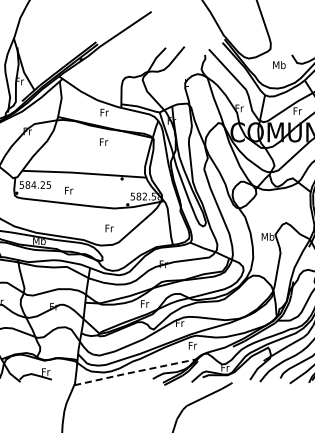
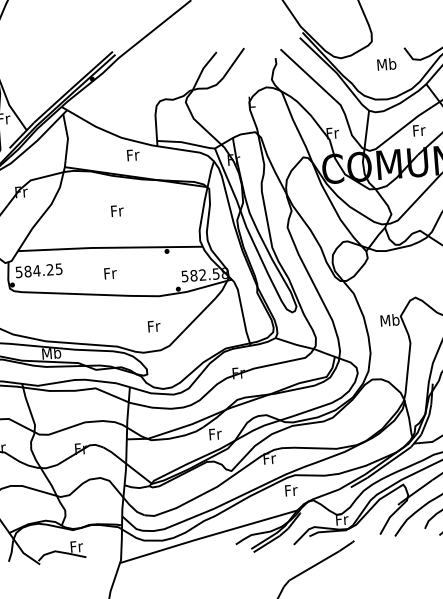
text: (104, 141) -> (118, 209), moved
text: (69, 190) -> (111, 273), moved
line: (134, 372) -> (207, 537), dashed -> solid

